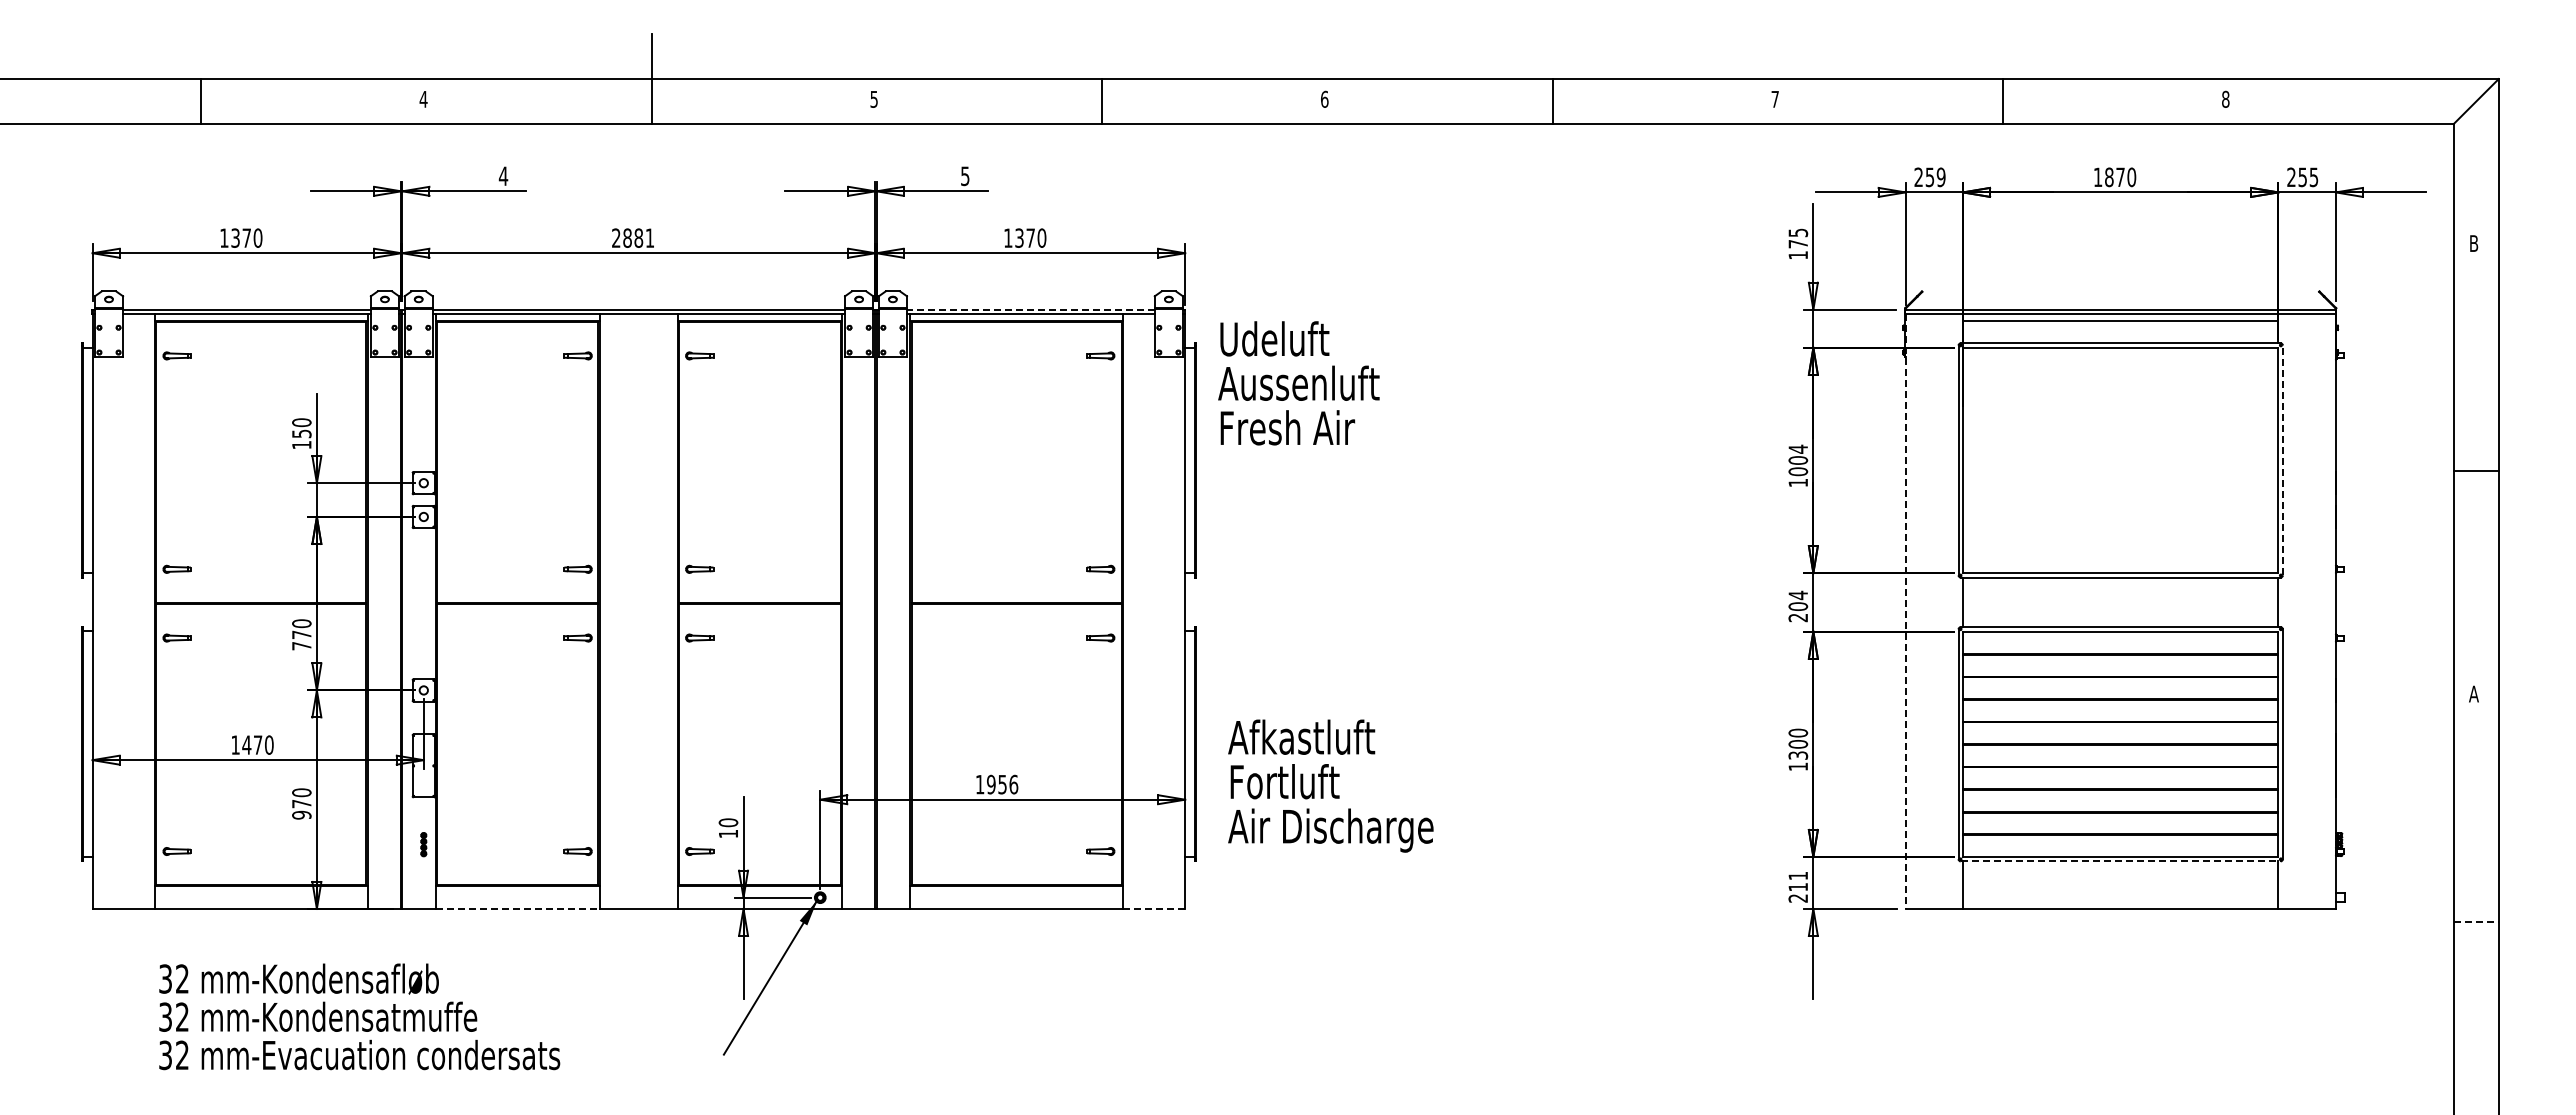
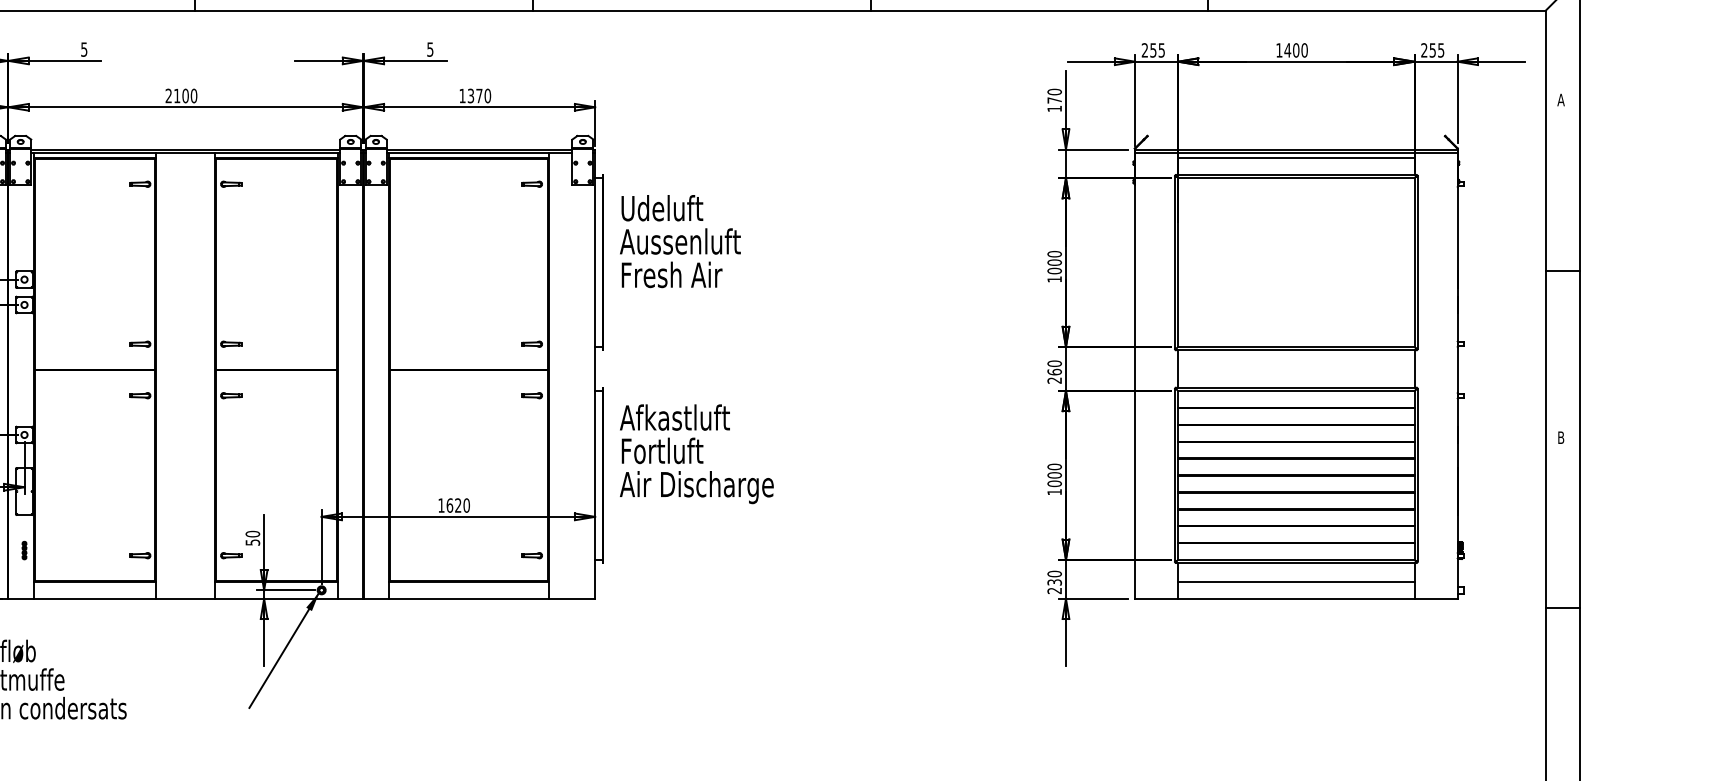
text: (503, 176) -> (84, 49), 4 -> 5
text: (1940, 176) -> (1161, 49), 259 -> 255
text: (2114, 177) -> (1291, 50), 1870 -> 1400
text: (1798, 232) -> (1054, 91), 175 -> 170
text: (638, 237) -> (185, 95), 2881 -> 2100
text: (2473, 243) -> (1560, 100), B -> A
line: (1030, 309) -> (479, 149), dashed -> solid
text: (1298, 383) -> (680, 241), moved
text: (1798, 448) -> (1054, 253), 1004 -> 1000
line: (2282, 460) -> (1417, 262), dashed -> solid
text: (1798, 600) -> (1054, 367), 204 -> 260
line: (1905, 612) -> (1135, 376), dashed -> solid
text: (2473, 693) -> (1560, 437), A -> B
text: (1798, 755) -> (1054, 483), 1300 -> 1000
text: (1002, 784) -> (458, 505), 1956 -> 1620
text: (1330, 785) -> (696, 453), moved
text: (728, 834) -> (252, 542), 10 -> 50
line: (2120, 861) -> (1296, 563), dashed -> solid
text: (1798, 881) -> (1054, 578), 211 -> 230
line: (2120, 886) -> (1296, 581), added
line: (517, 908) -> (94, 598), dashed -> solid
line: (1154, 908) -> (572, 598), dashed -> solid
line: (2476, 921) -> (1562, 608), dashed -> solid

